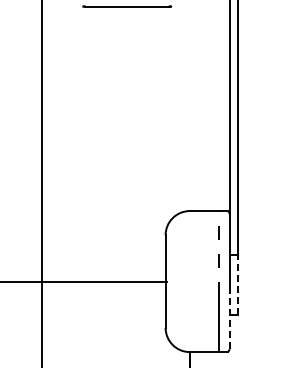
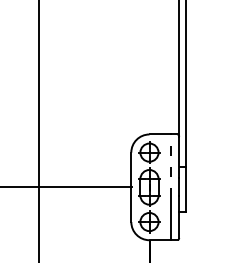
part: (189, 281) -> (149, 187), added
line: (238, 284) -> (185, 189), dashed -> solid
line: (229, 321) -> (179, 217), dashed -> solid

